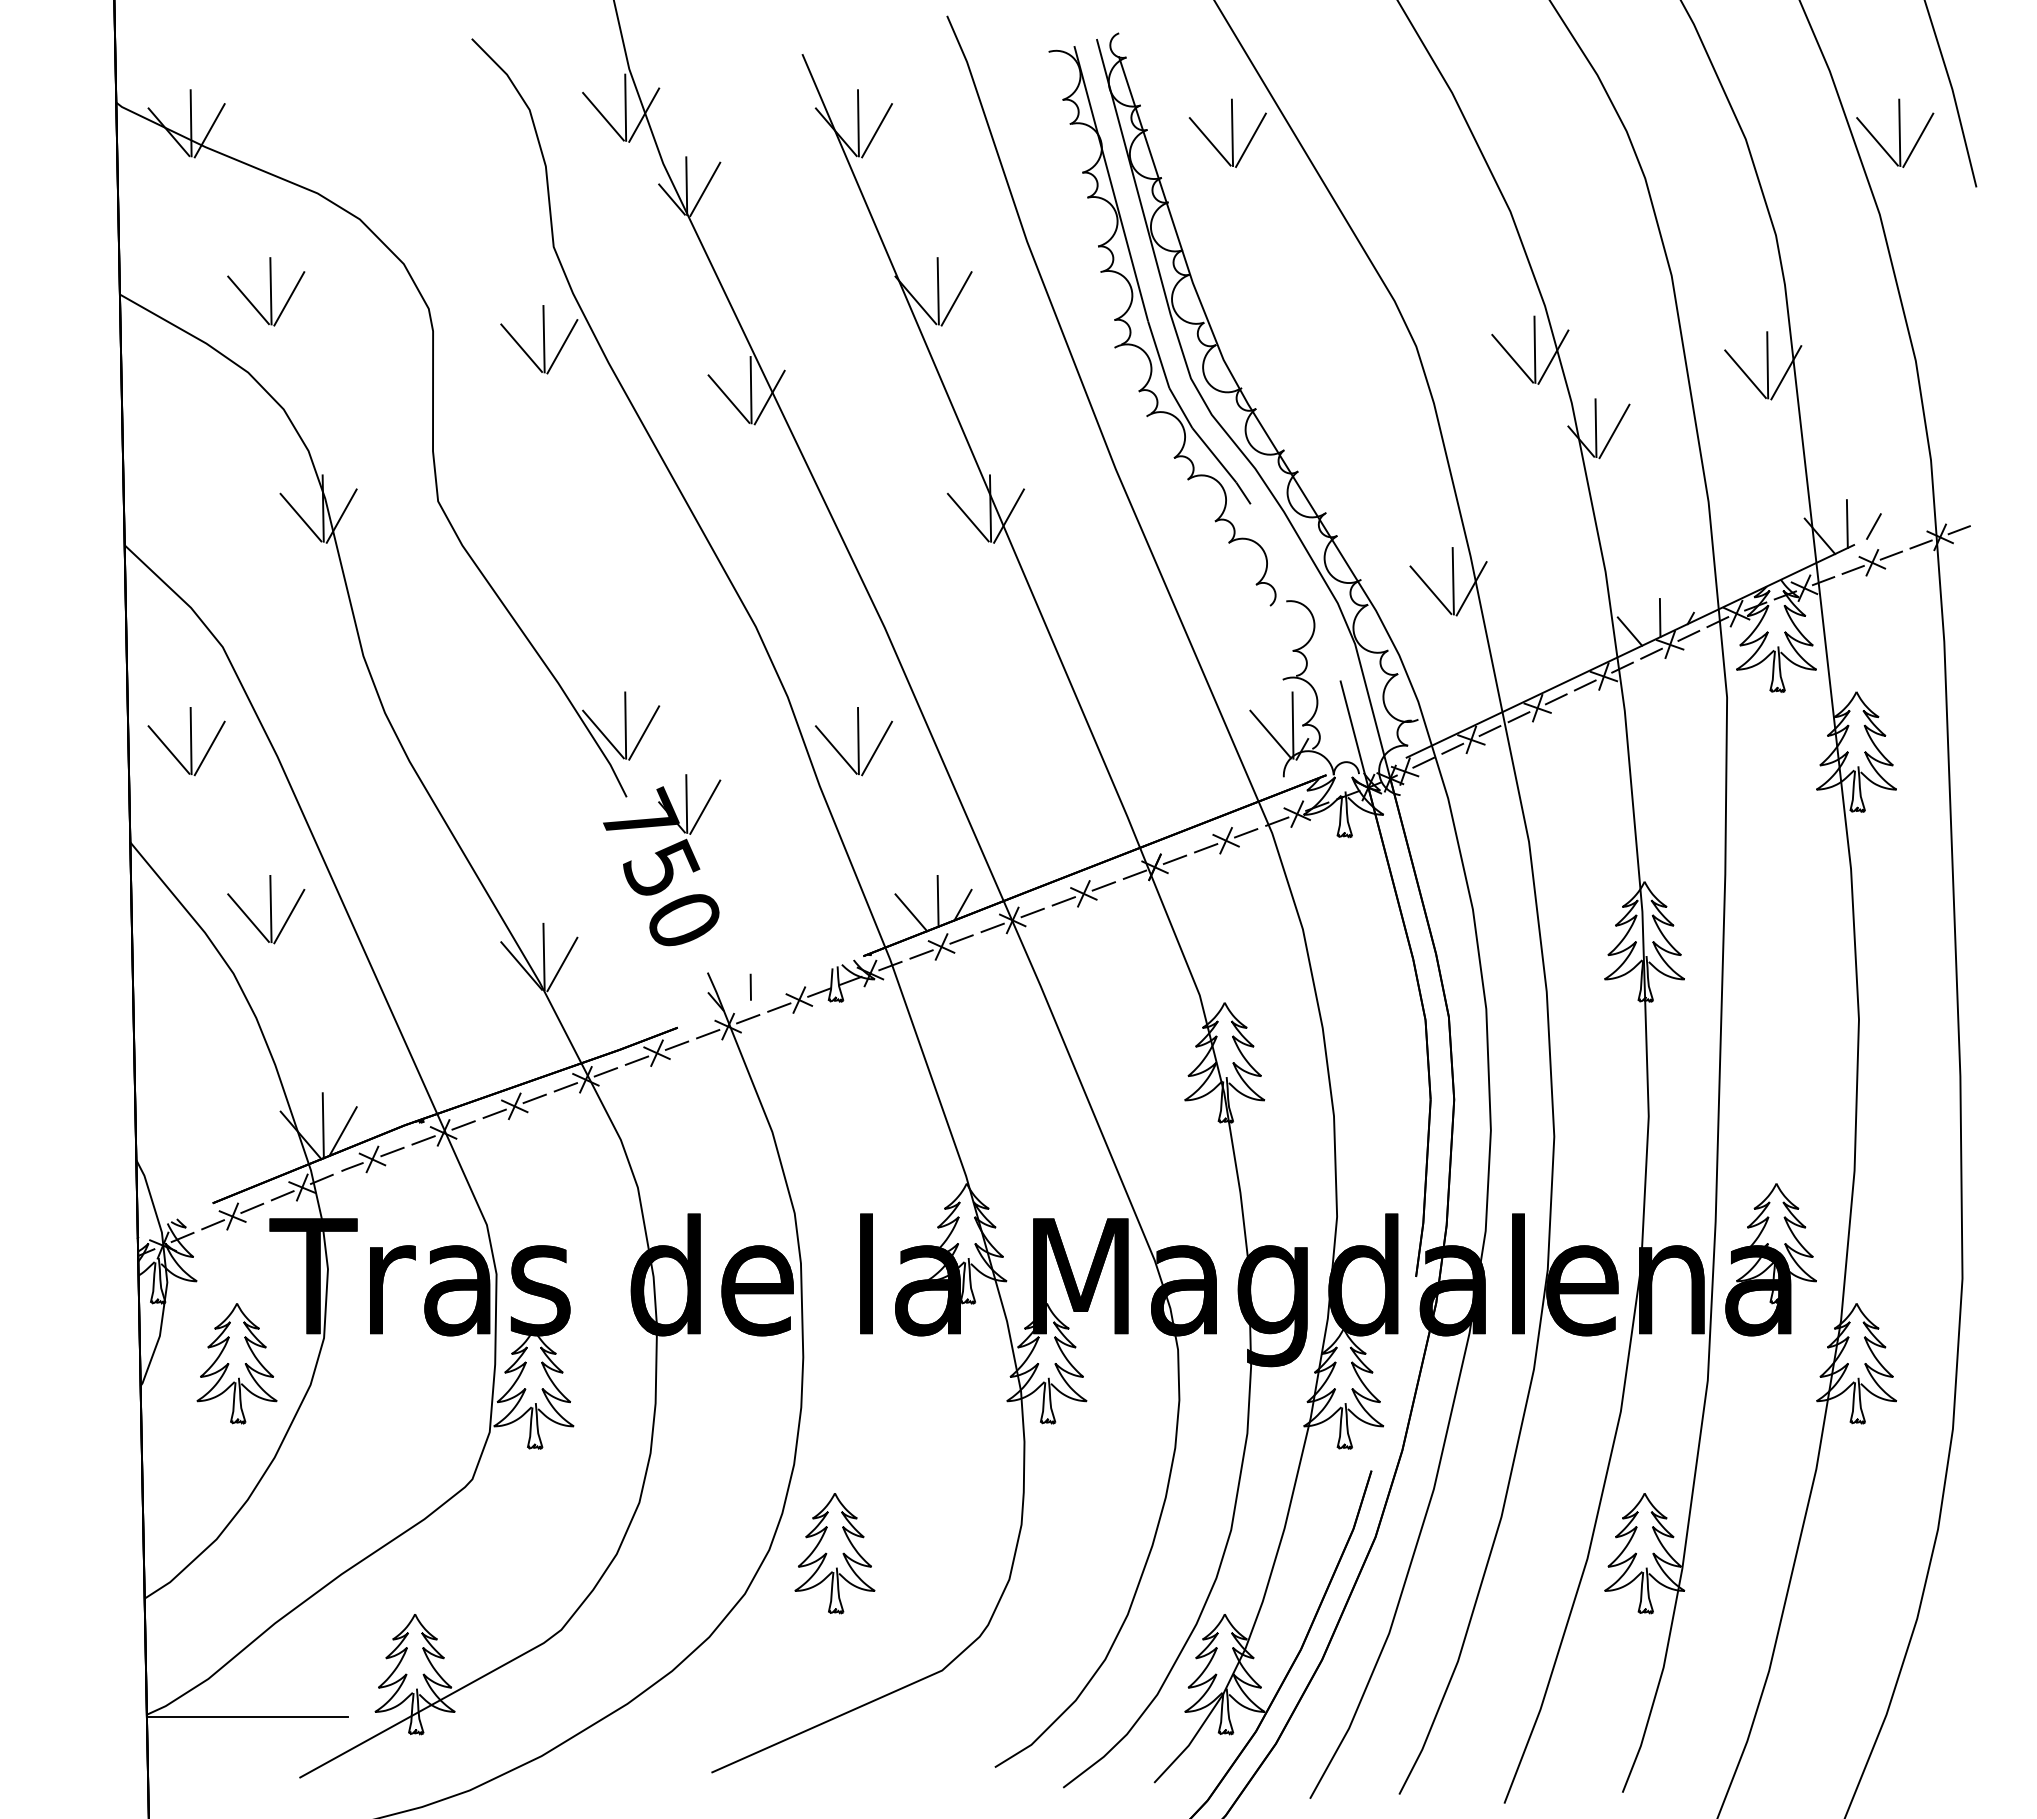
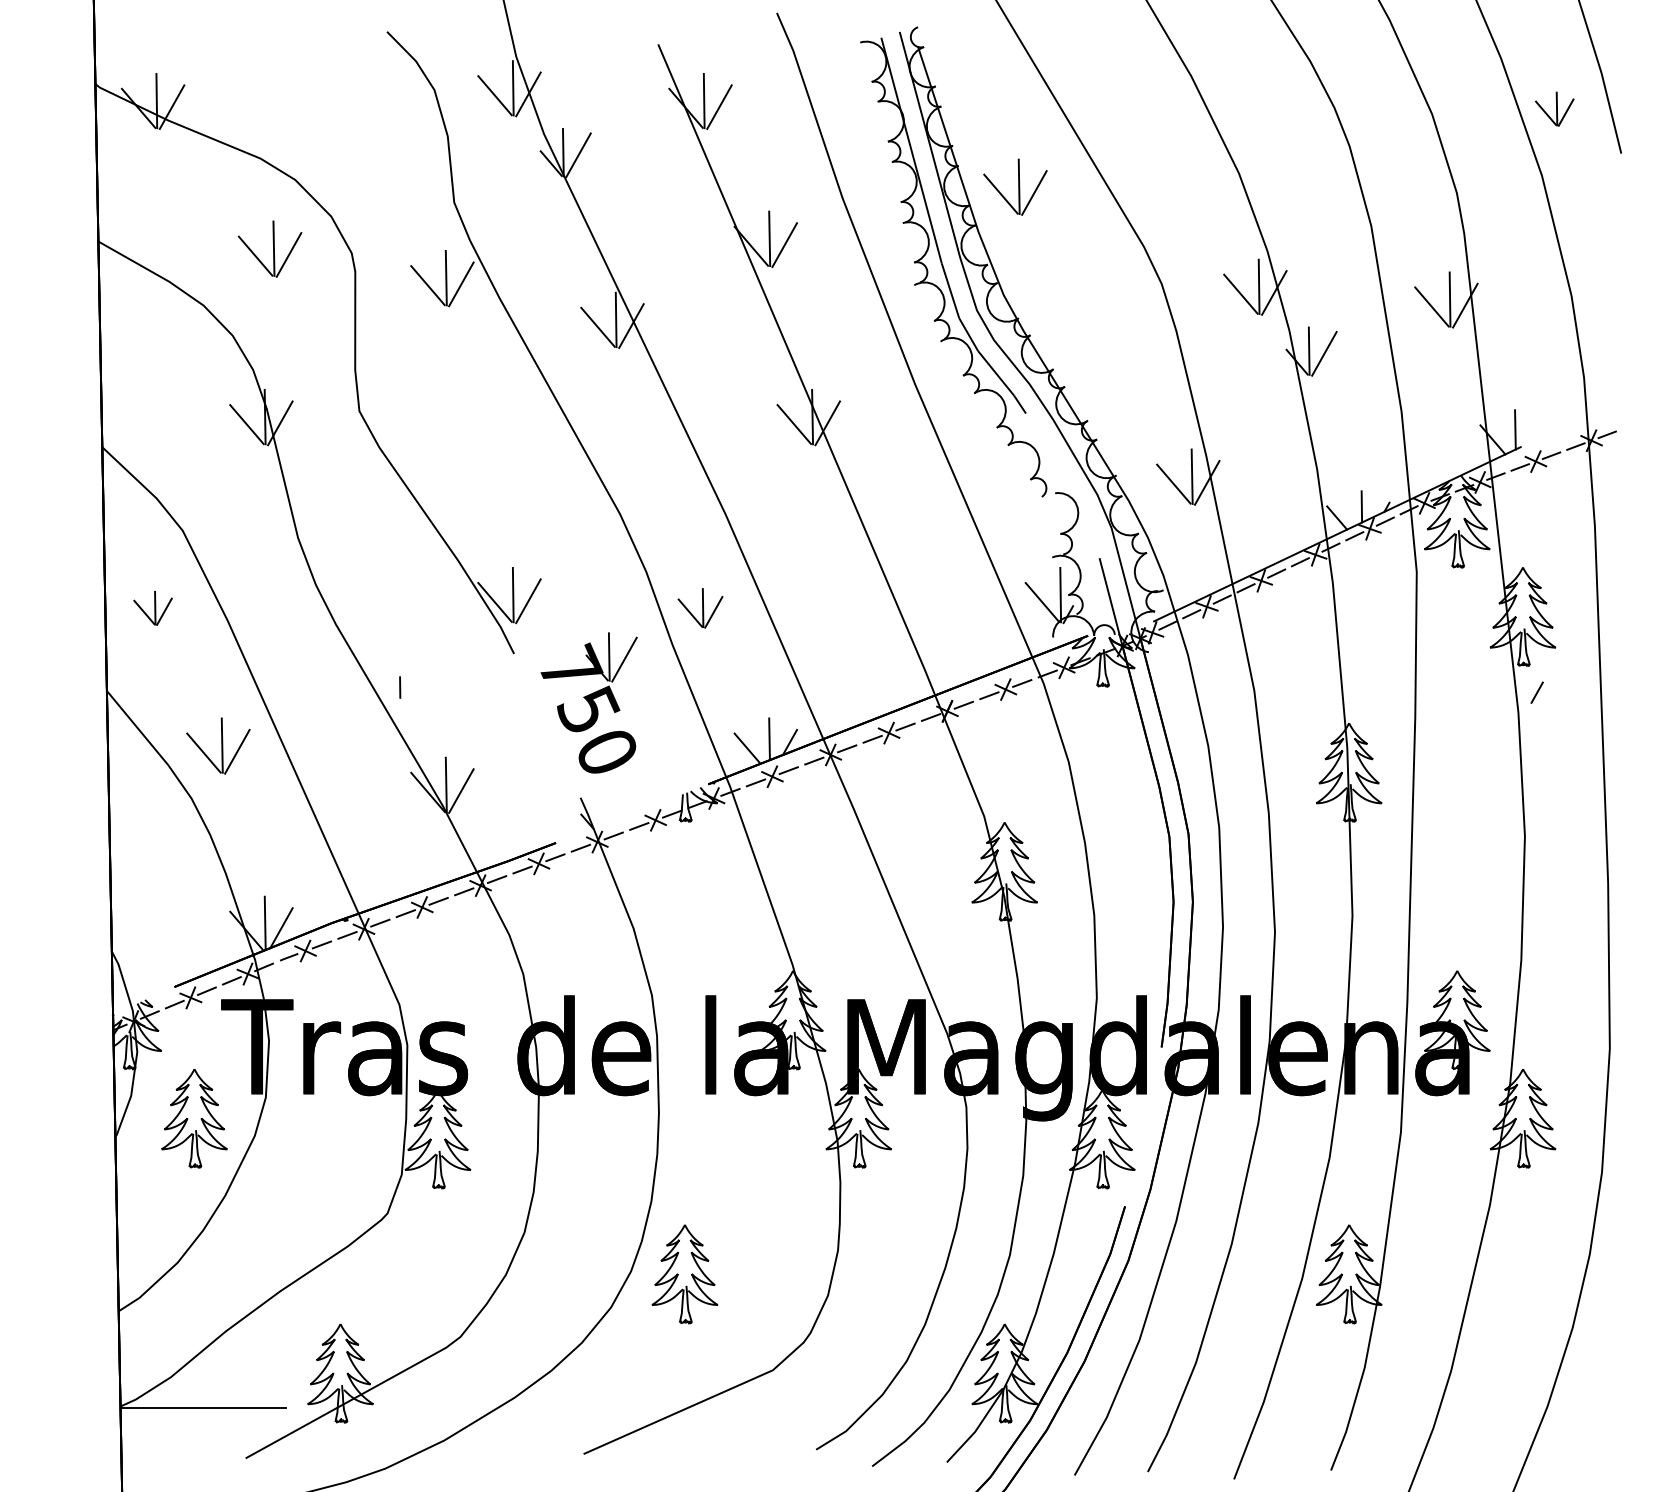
part: (1227, 132) -> (1015, 186), moved
part: (1895, 132) -> (1554, 108), size x0.6
part: (266, 291) -> (270, 248), moved
line: (1873, 526) -> (1536, 692), moved
part: (186, 741) -> (153, 608), size x0.6
part: (853, 741) -> (700, 608), size x0.7
part: (662, 860) -> (589, 703), moved
line: (750, 986) -> (399, 686), moved

